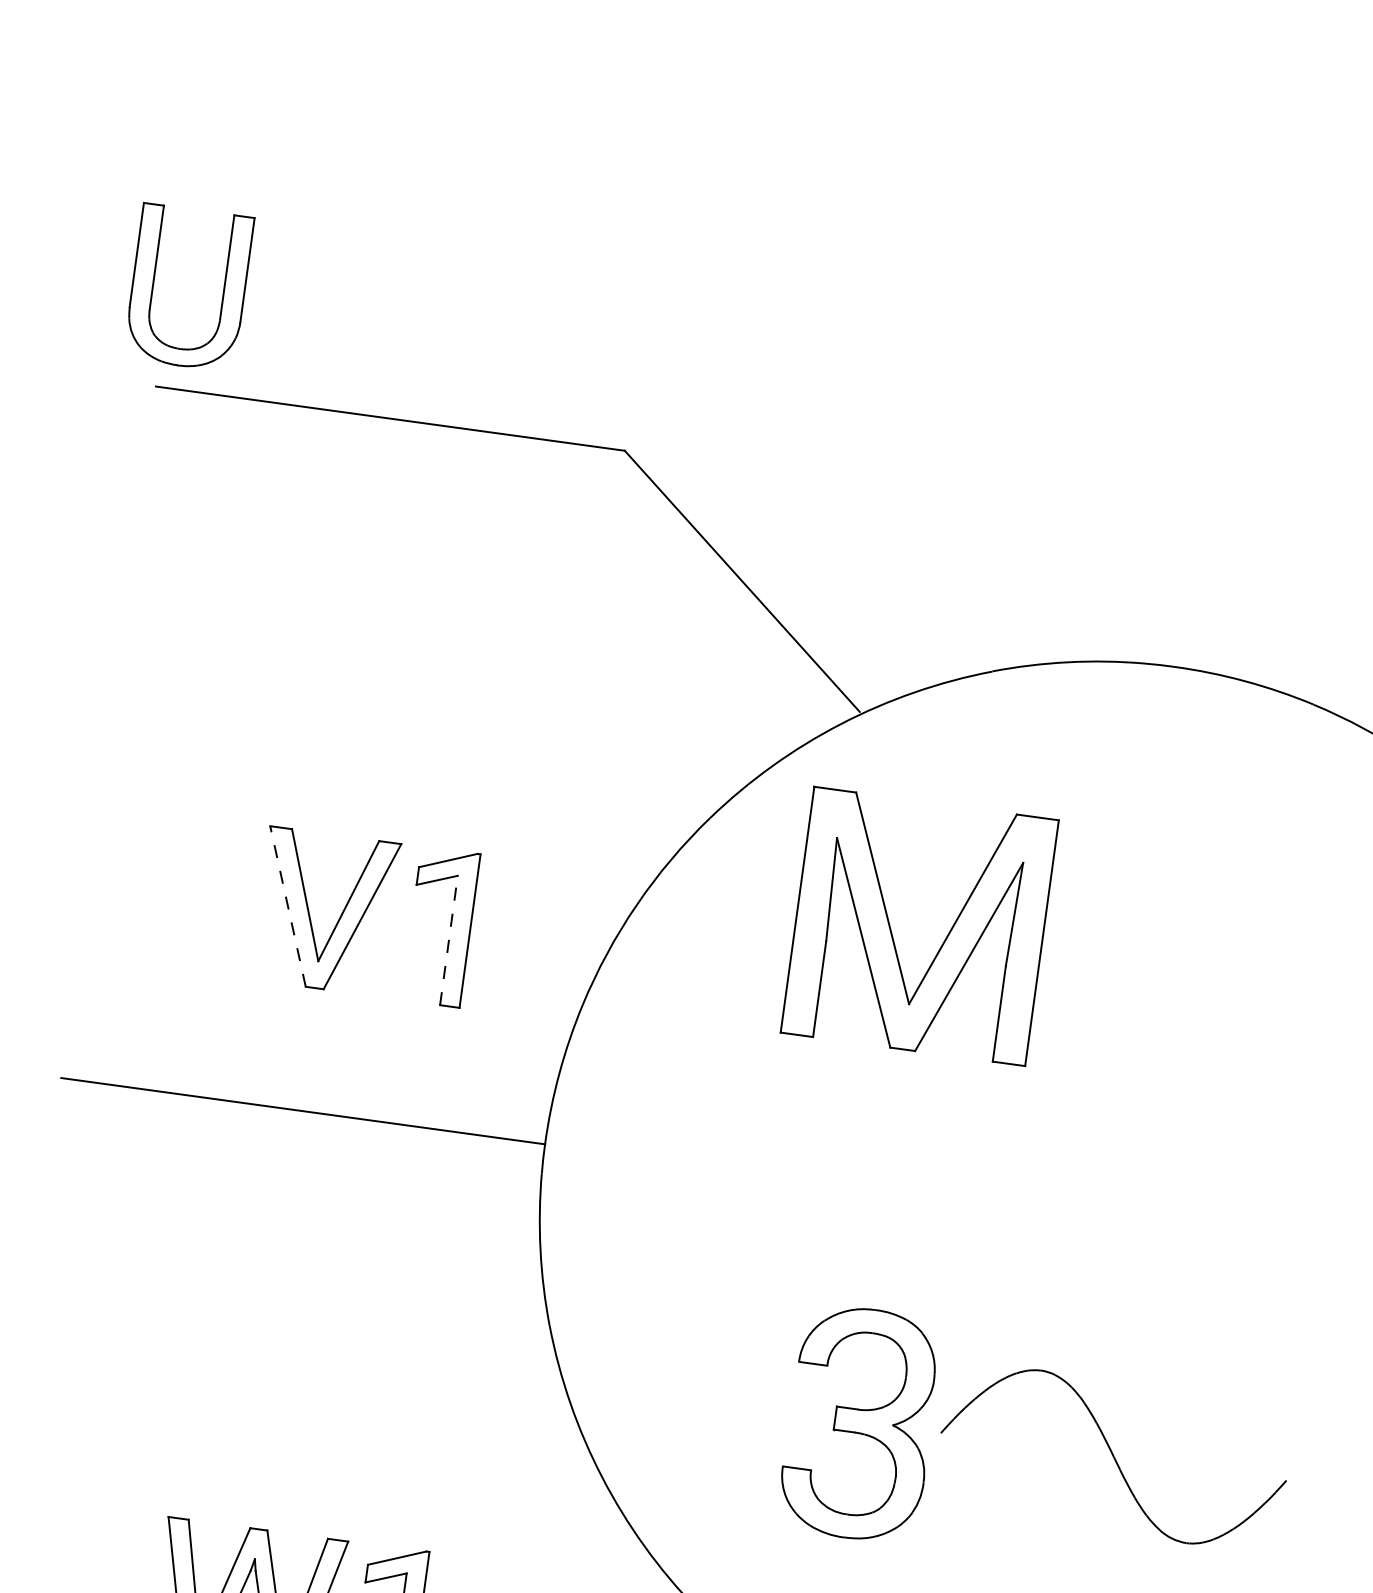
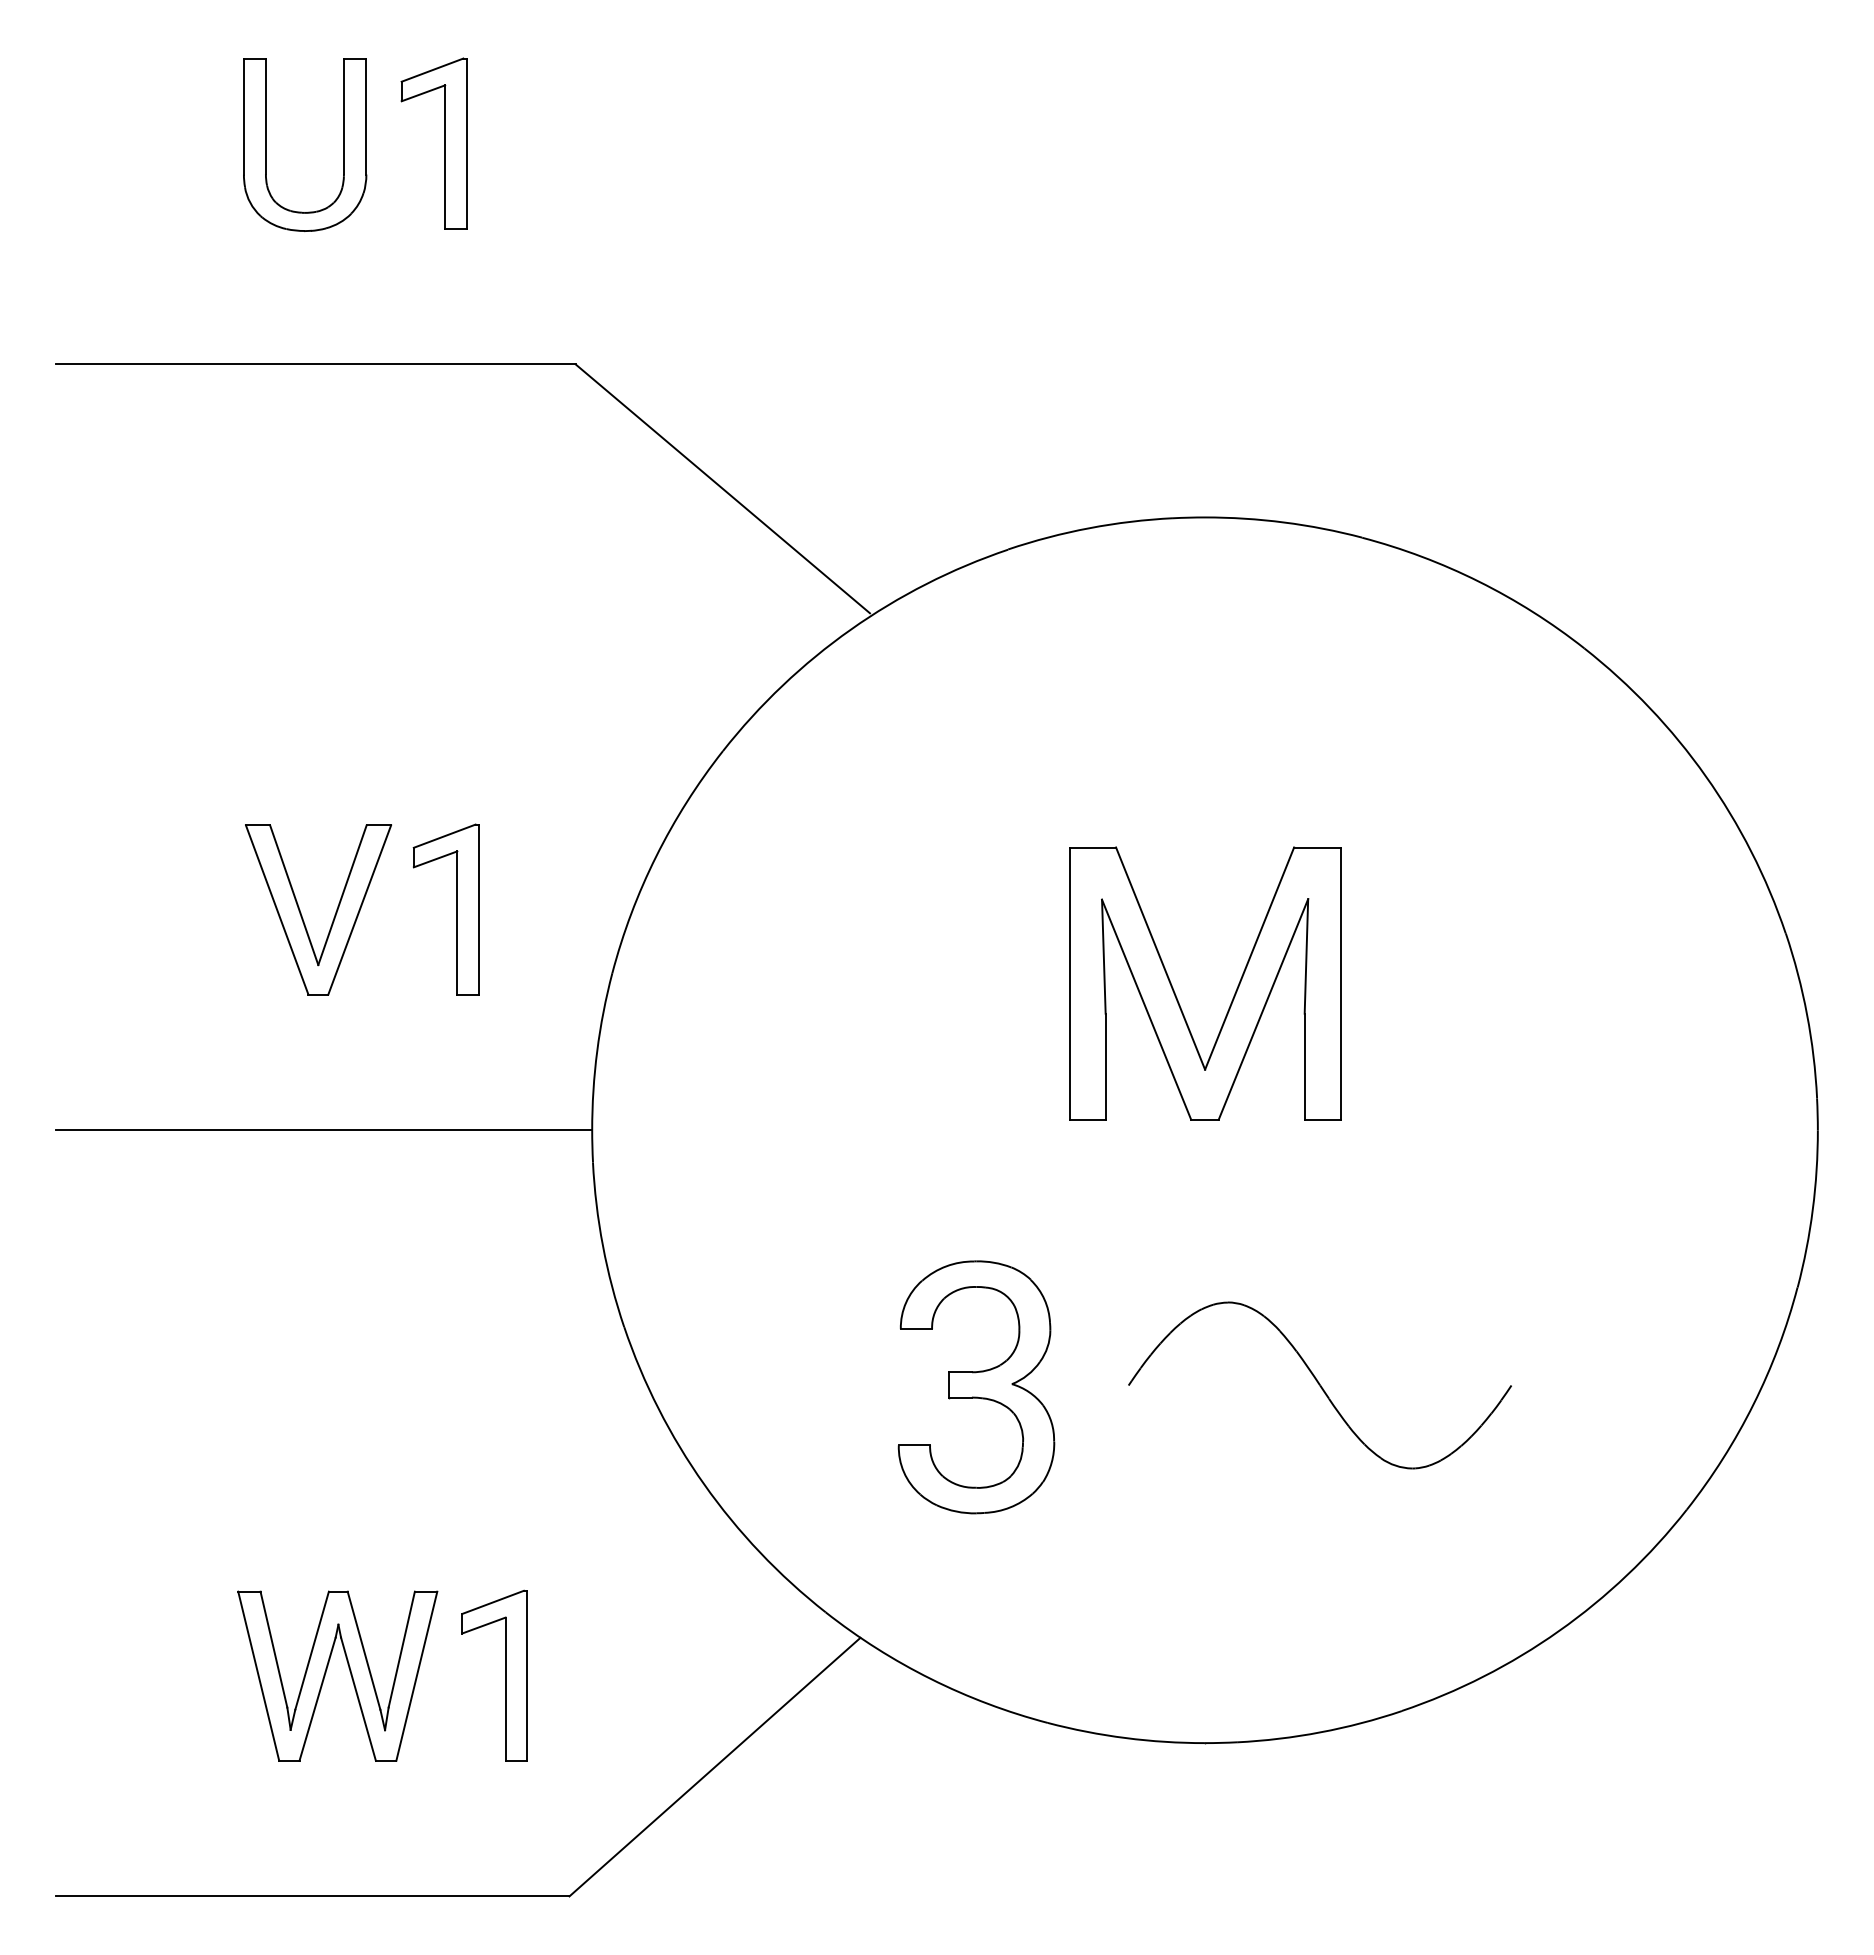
part: (533, 235) -> (444, 143), added
part: (223, 292) -> (343, 144), moved
line: (288, 906) -> (277, 909), dashed -> solid
line: (449, 940) -> (457, 923), dashed -> solid
part: (943, 940) -> (1233, 995), moved
part: (1113, 1456) -> (1319, 1385), moved

